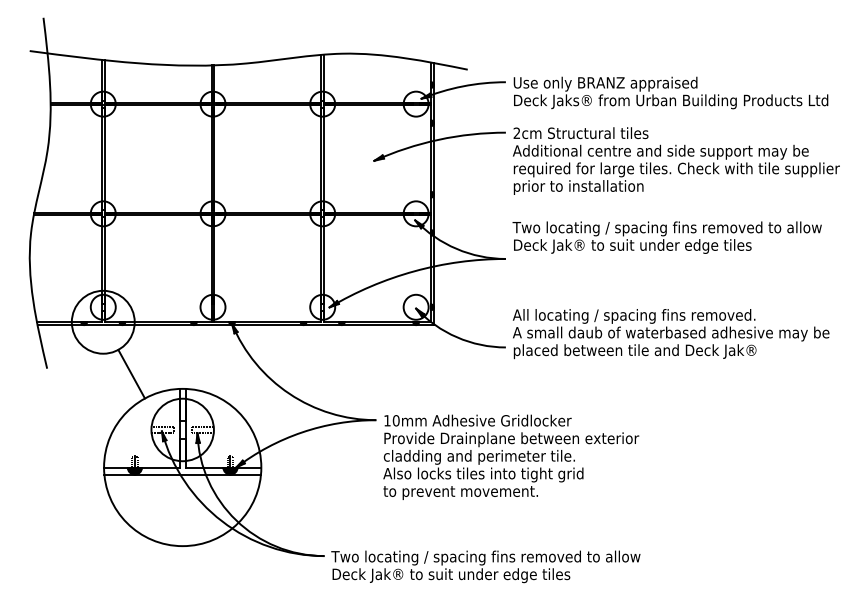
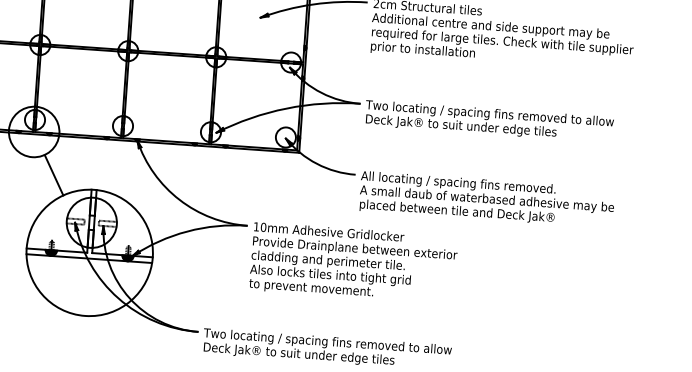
text: (666, 237) -> (488, 121), moved
text: (670, 334) -> (486, 200), moved

